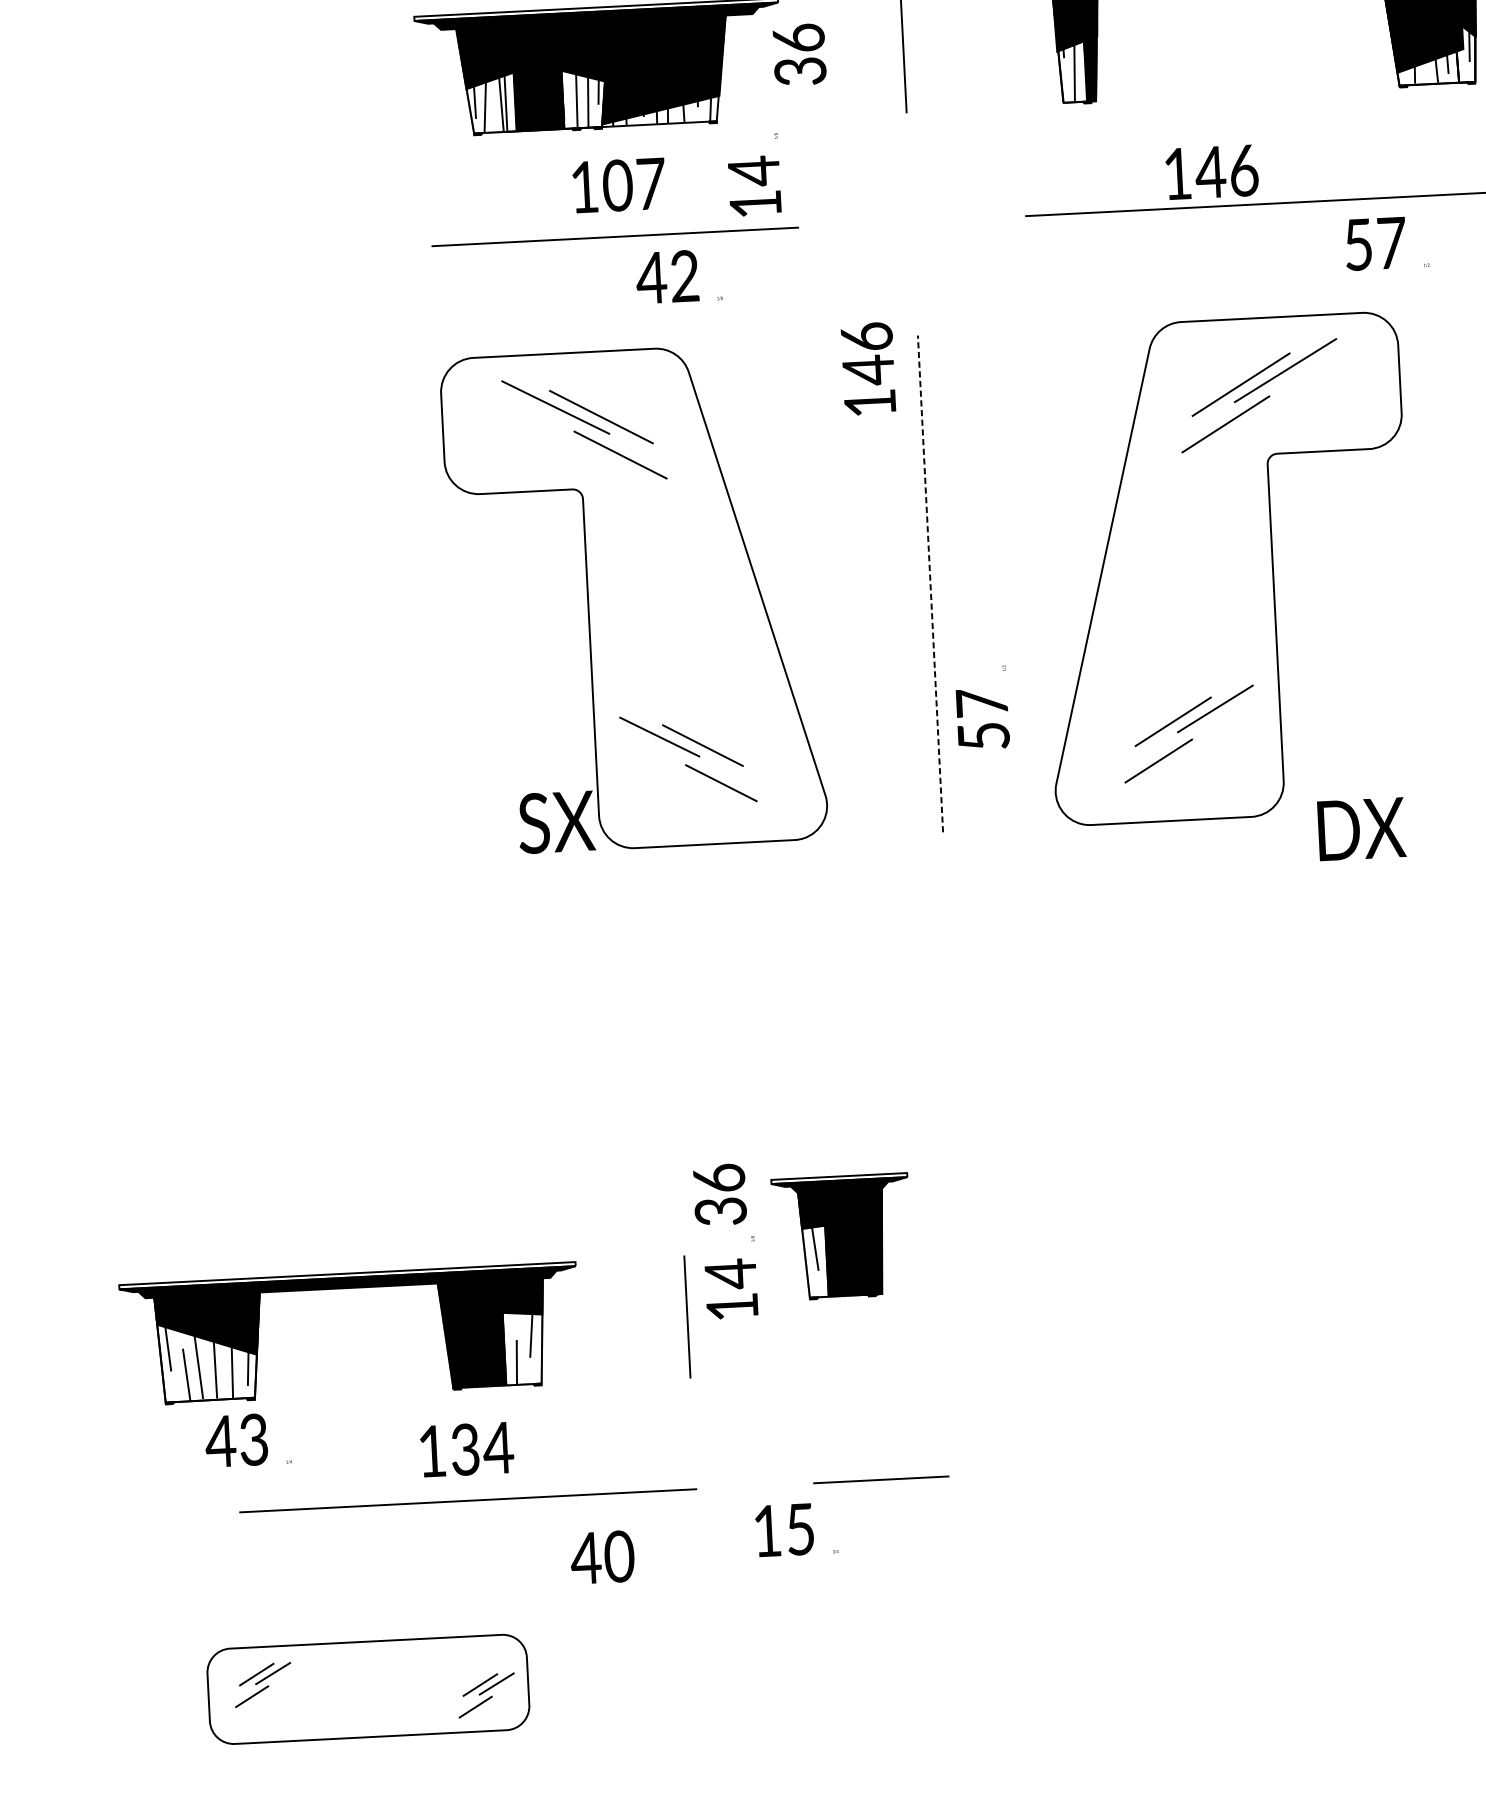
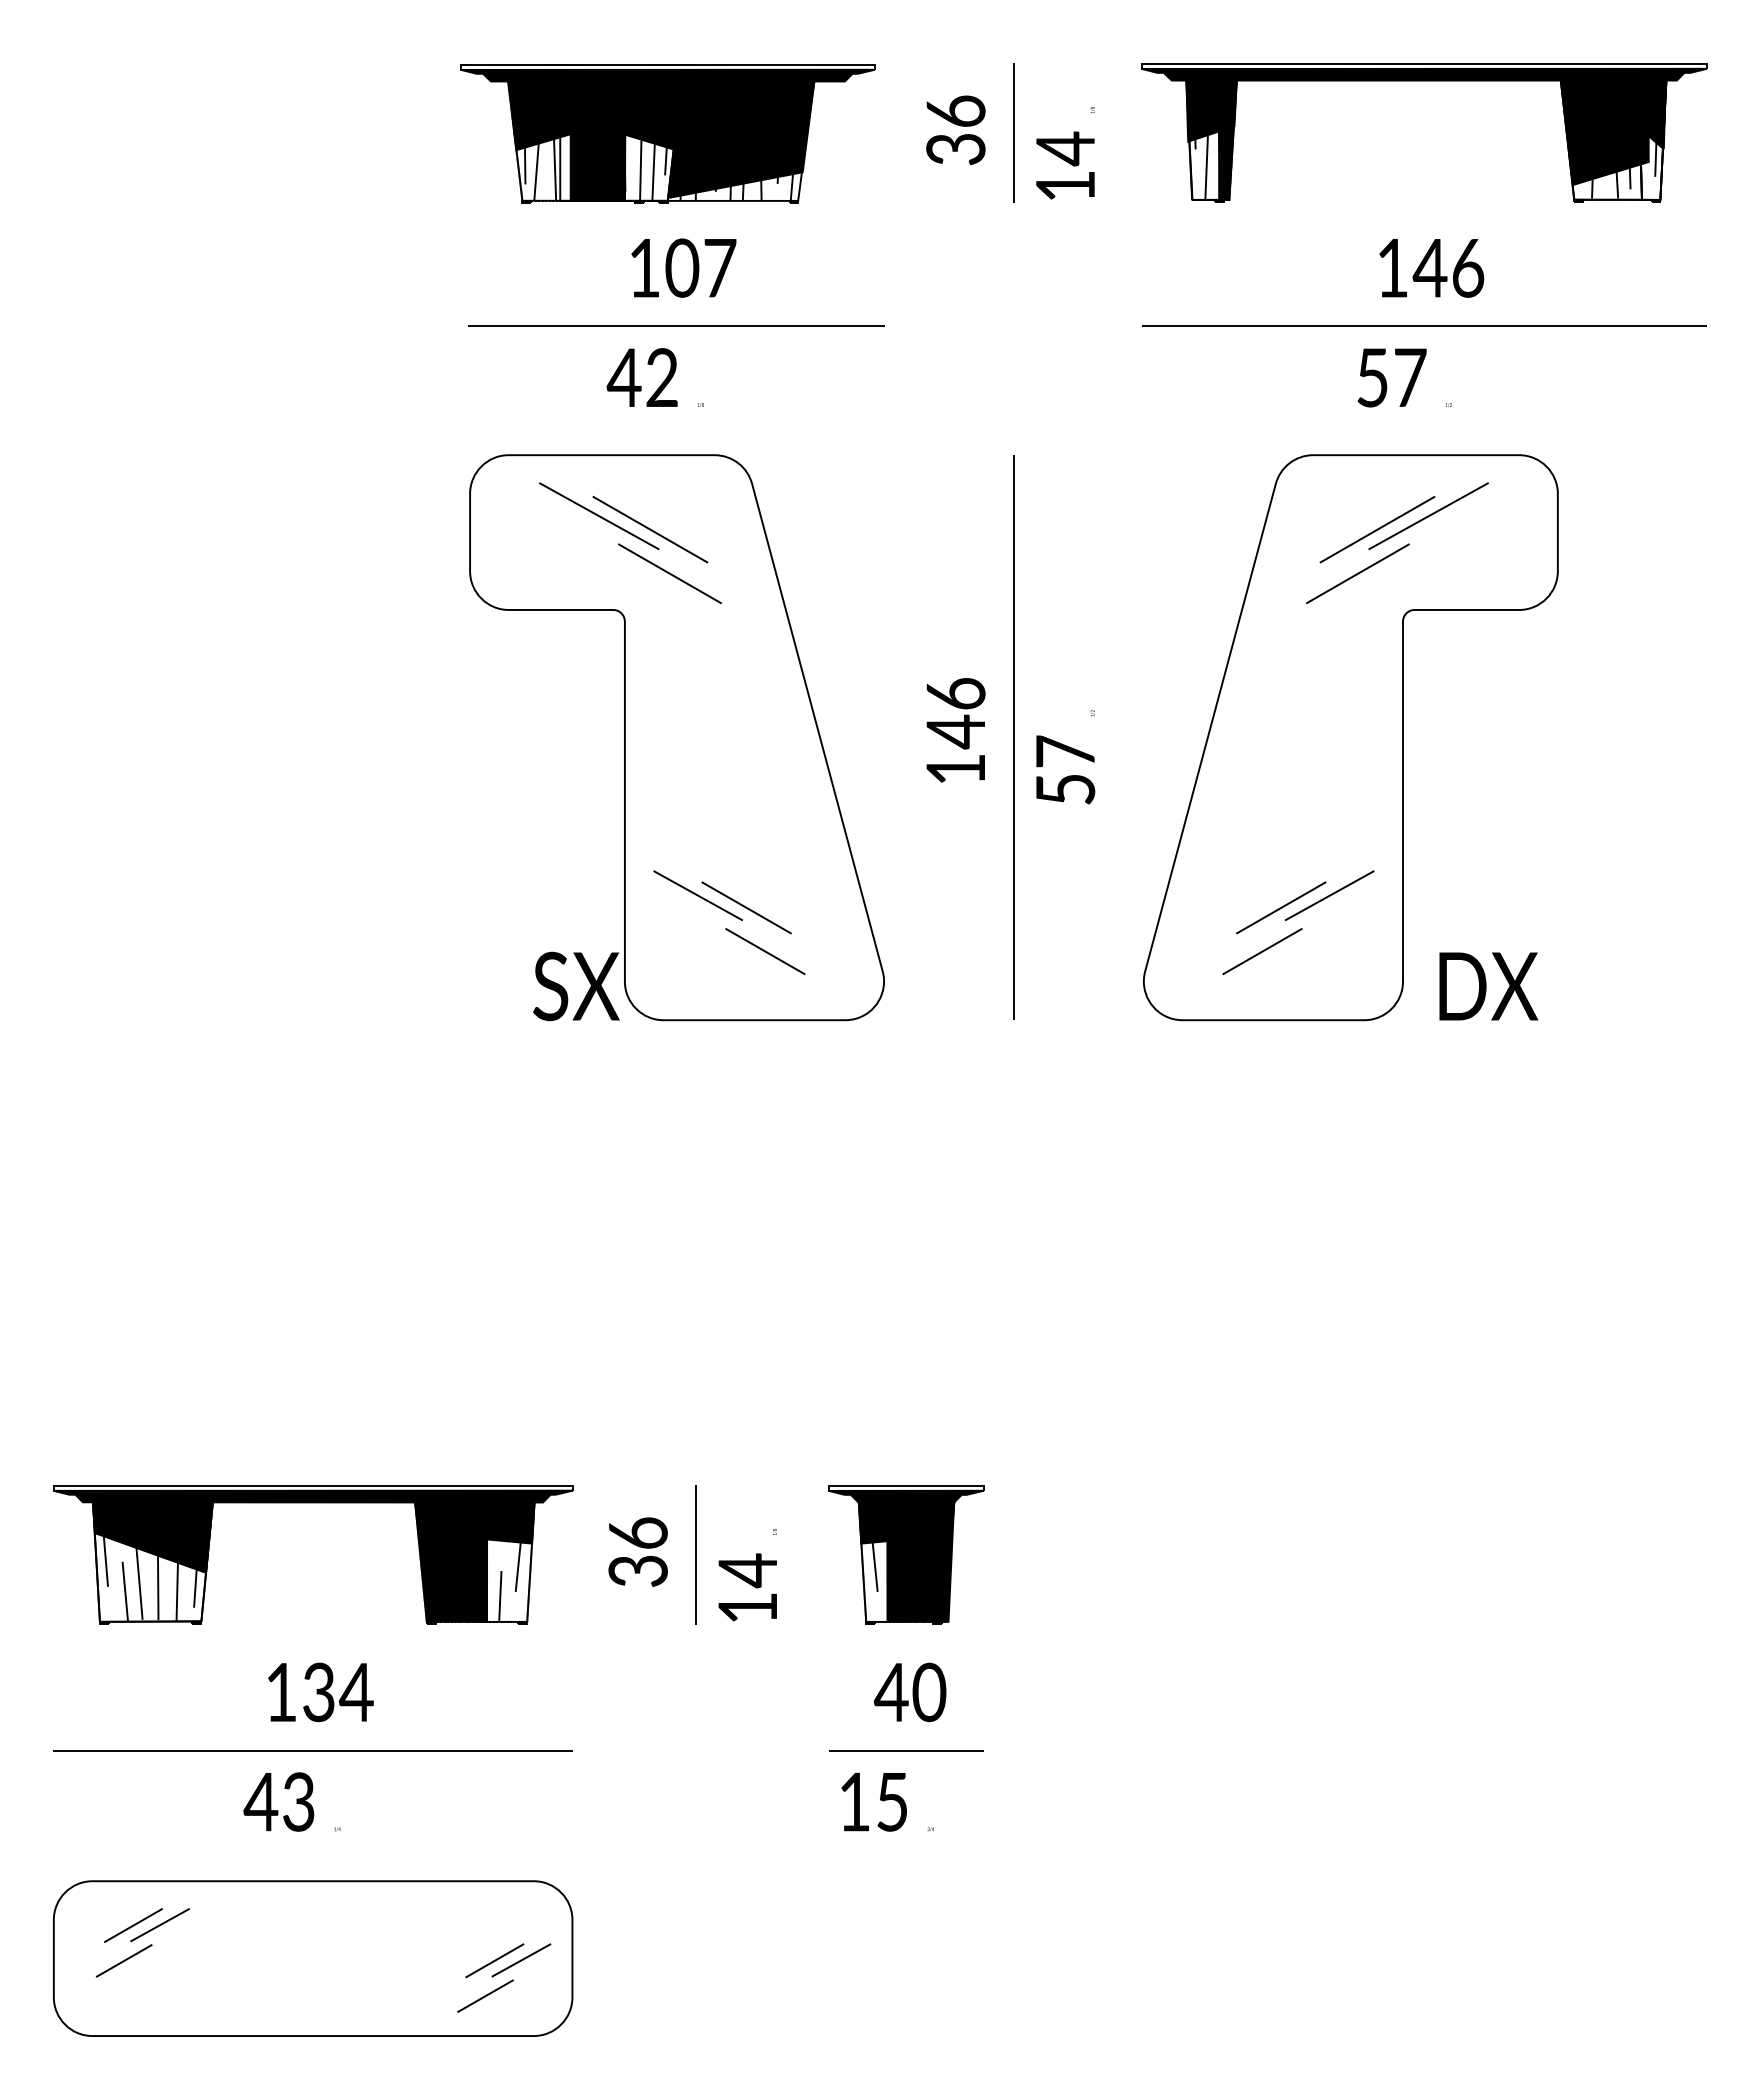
text: (799, 54) -> (955, 130), moved
text: (1211, 172) -> (1431, 268), moved
text: (754, 175) -> (1065, 153), moved
text: (1386, 243) -> (1404, 377), moved
text: (678, 276) -> (654, 377), moved
text: (868, 369) -> (955, 730), moved
line: (930, 583) -> (1013, 737), dashed -> solid
text: (982, 708) -> (1065, 757), moved
text: (1361, 829) -> (1488, 986), moved
text: (719, 1194) -> (637, 1551), moved
part: (842, 1236) -> (906, 1554), moved
text: (730, 1278) -> (747, 1575), moved
text: (247, 1439) -> (291, 1801), moved
text: (466, 1449) -> (320, 1692), moved
line: (467, 1500) -> (312, 1750), moved
text: (796, 1529) -> (887, 1801), moved
text: (601, 1557) -> (909, 1692), moved
part: (368, 1689) -> (313, 1958), size x1.43

